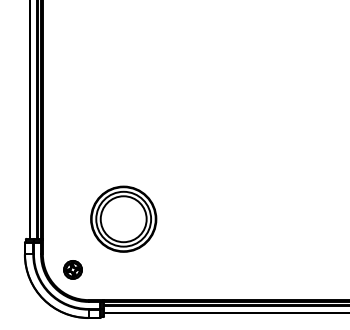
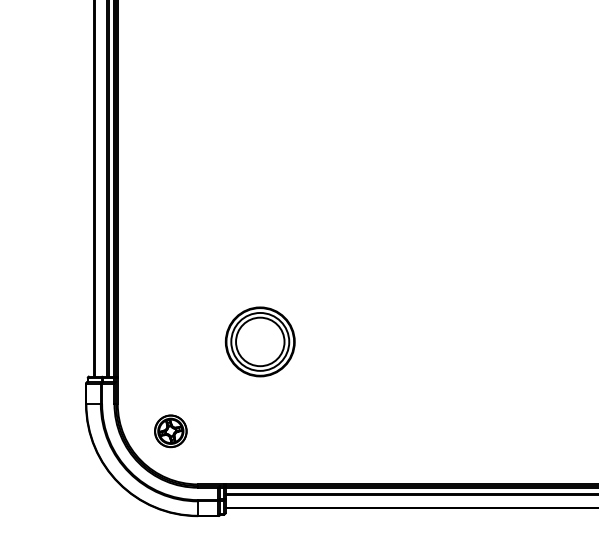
part: (123, 218) -> (259, 340), size x0.6

